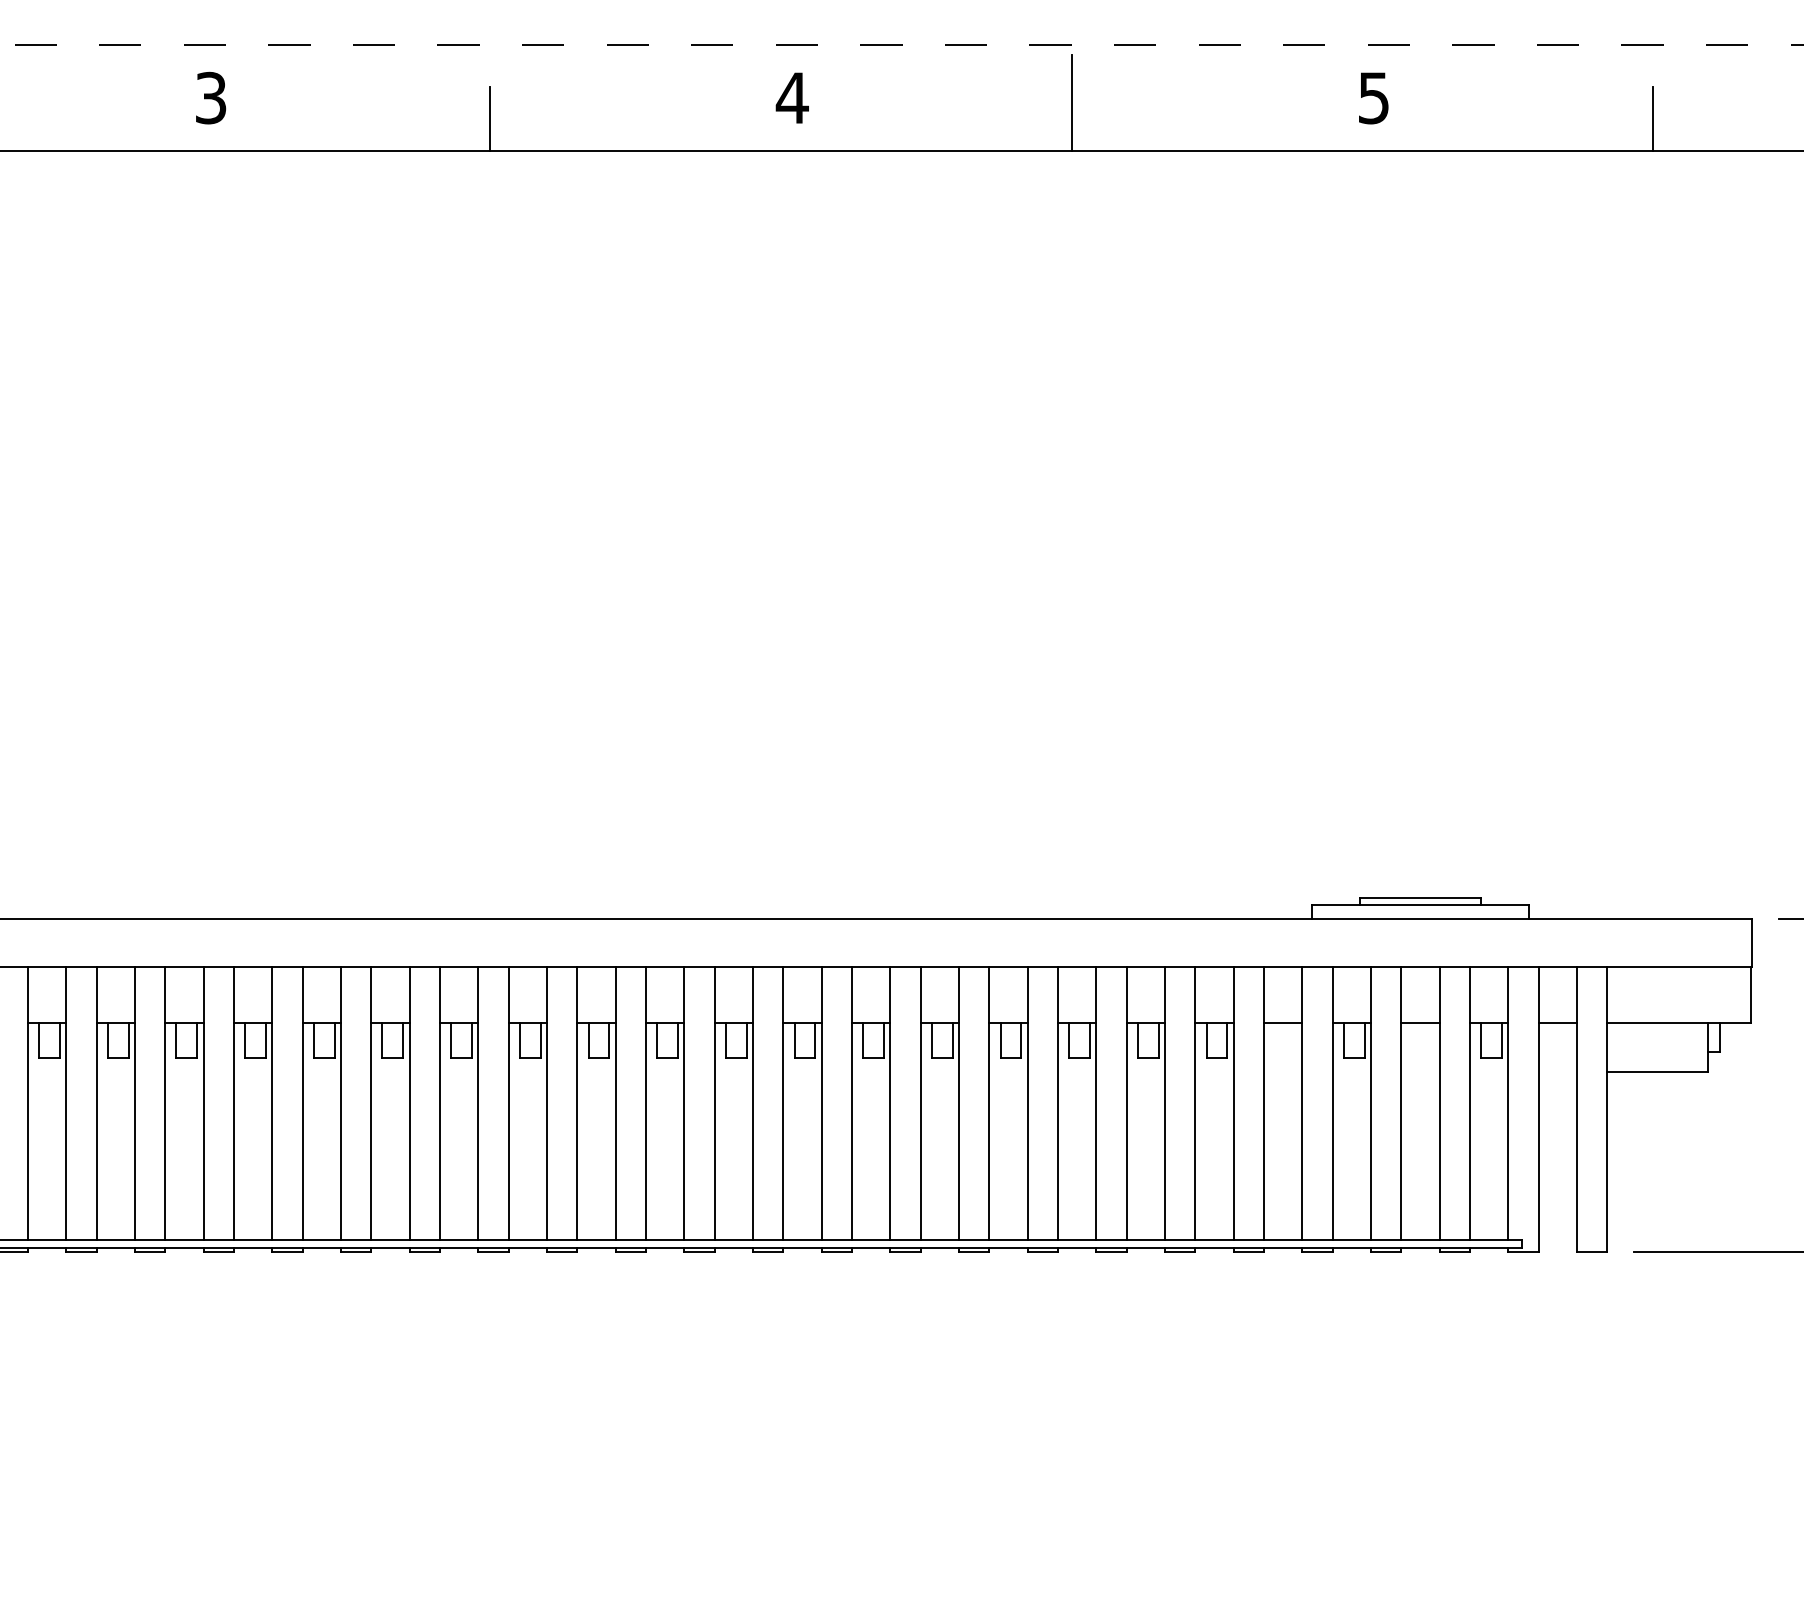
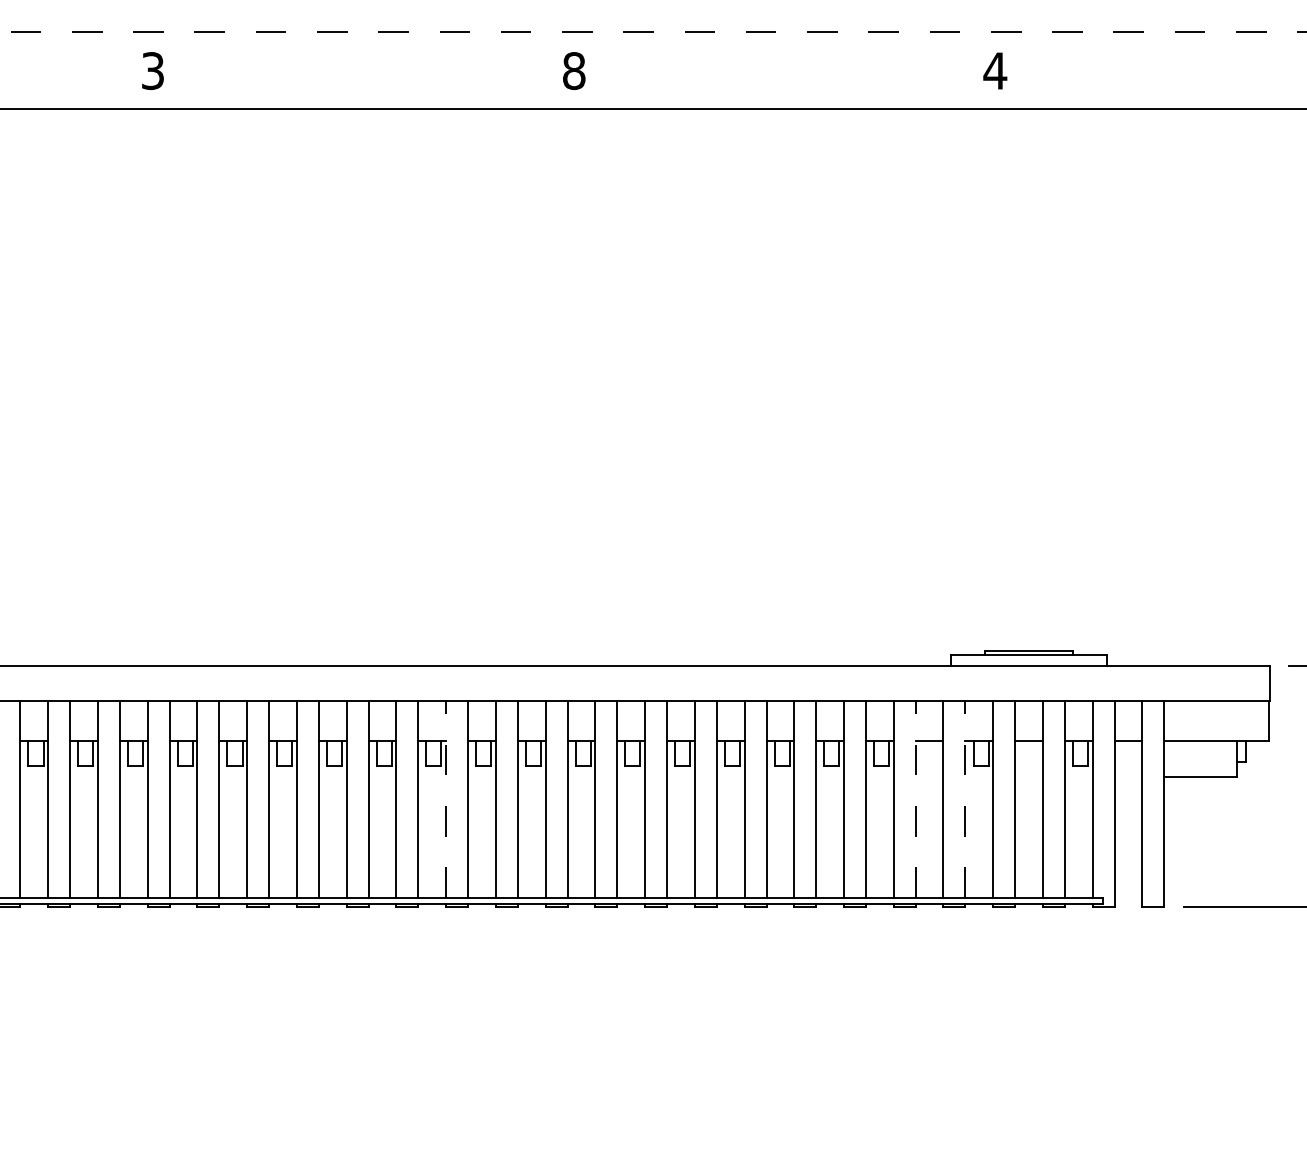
text: (792, 98) -> (574, 71), 4 -> 8
text: (1374, 98) -> (995, 71), 5 -> 4
line: (1071, 102) -> (776, 74), removed
line: (490, 119) -> (355, 86), removed
line: (1652, 119) -> (1197, 86), removed
line: (616, 1103) -> (446, 799), solid -> dashed
line: (1263, 1103) -> (915, 799), solid -> dashed
line: (1332, 1103) -> (965, 799), solid -> dashed

